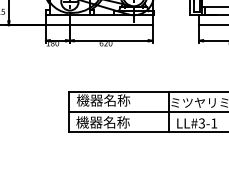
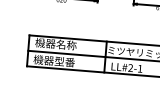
text: (116, 122) -> (64, 61), 機器名称 -> 機器型番
text: (201, 123) -> (130, 68), LL#3-1 -> LL#2-1

